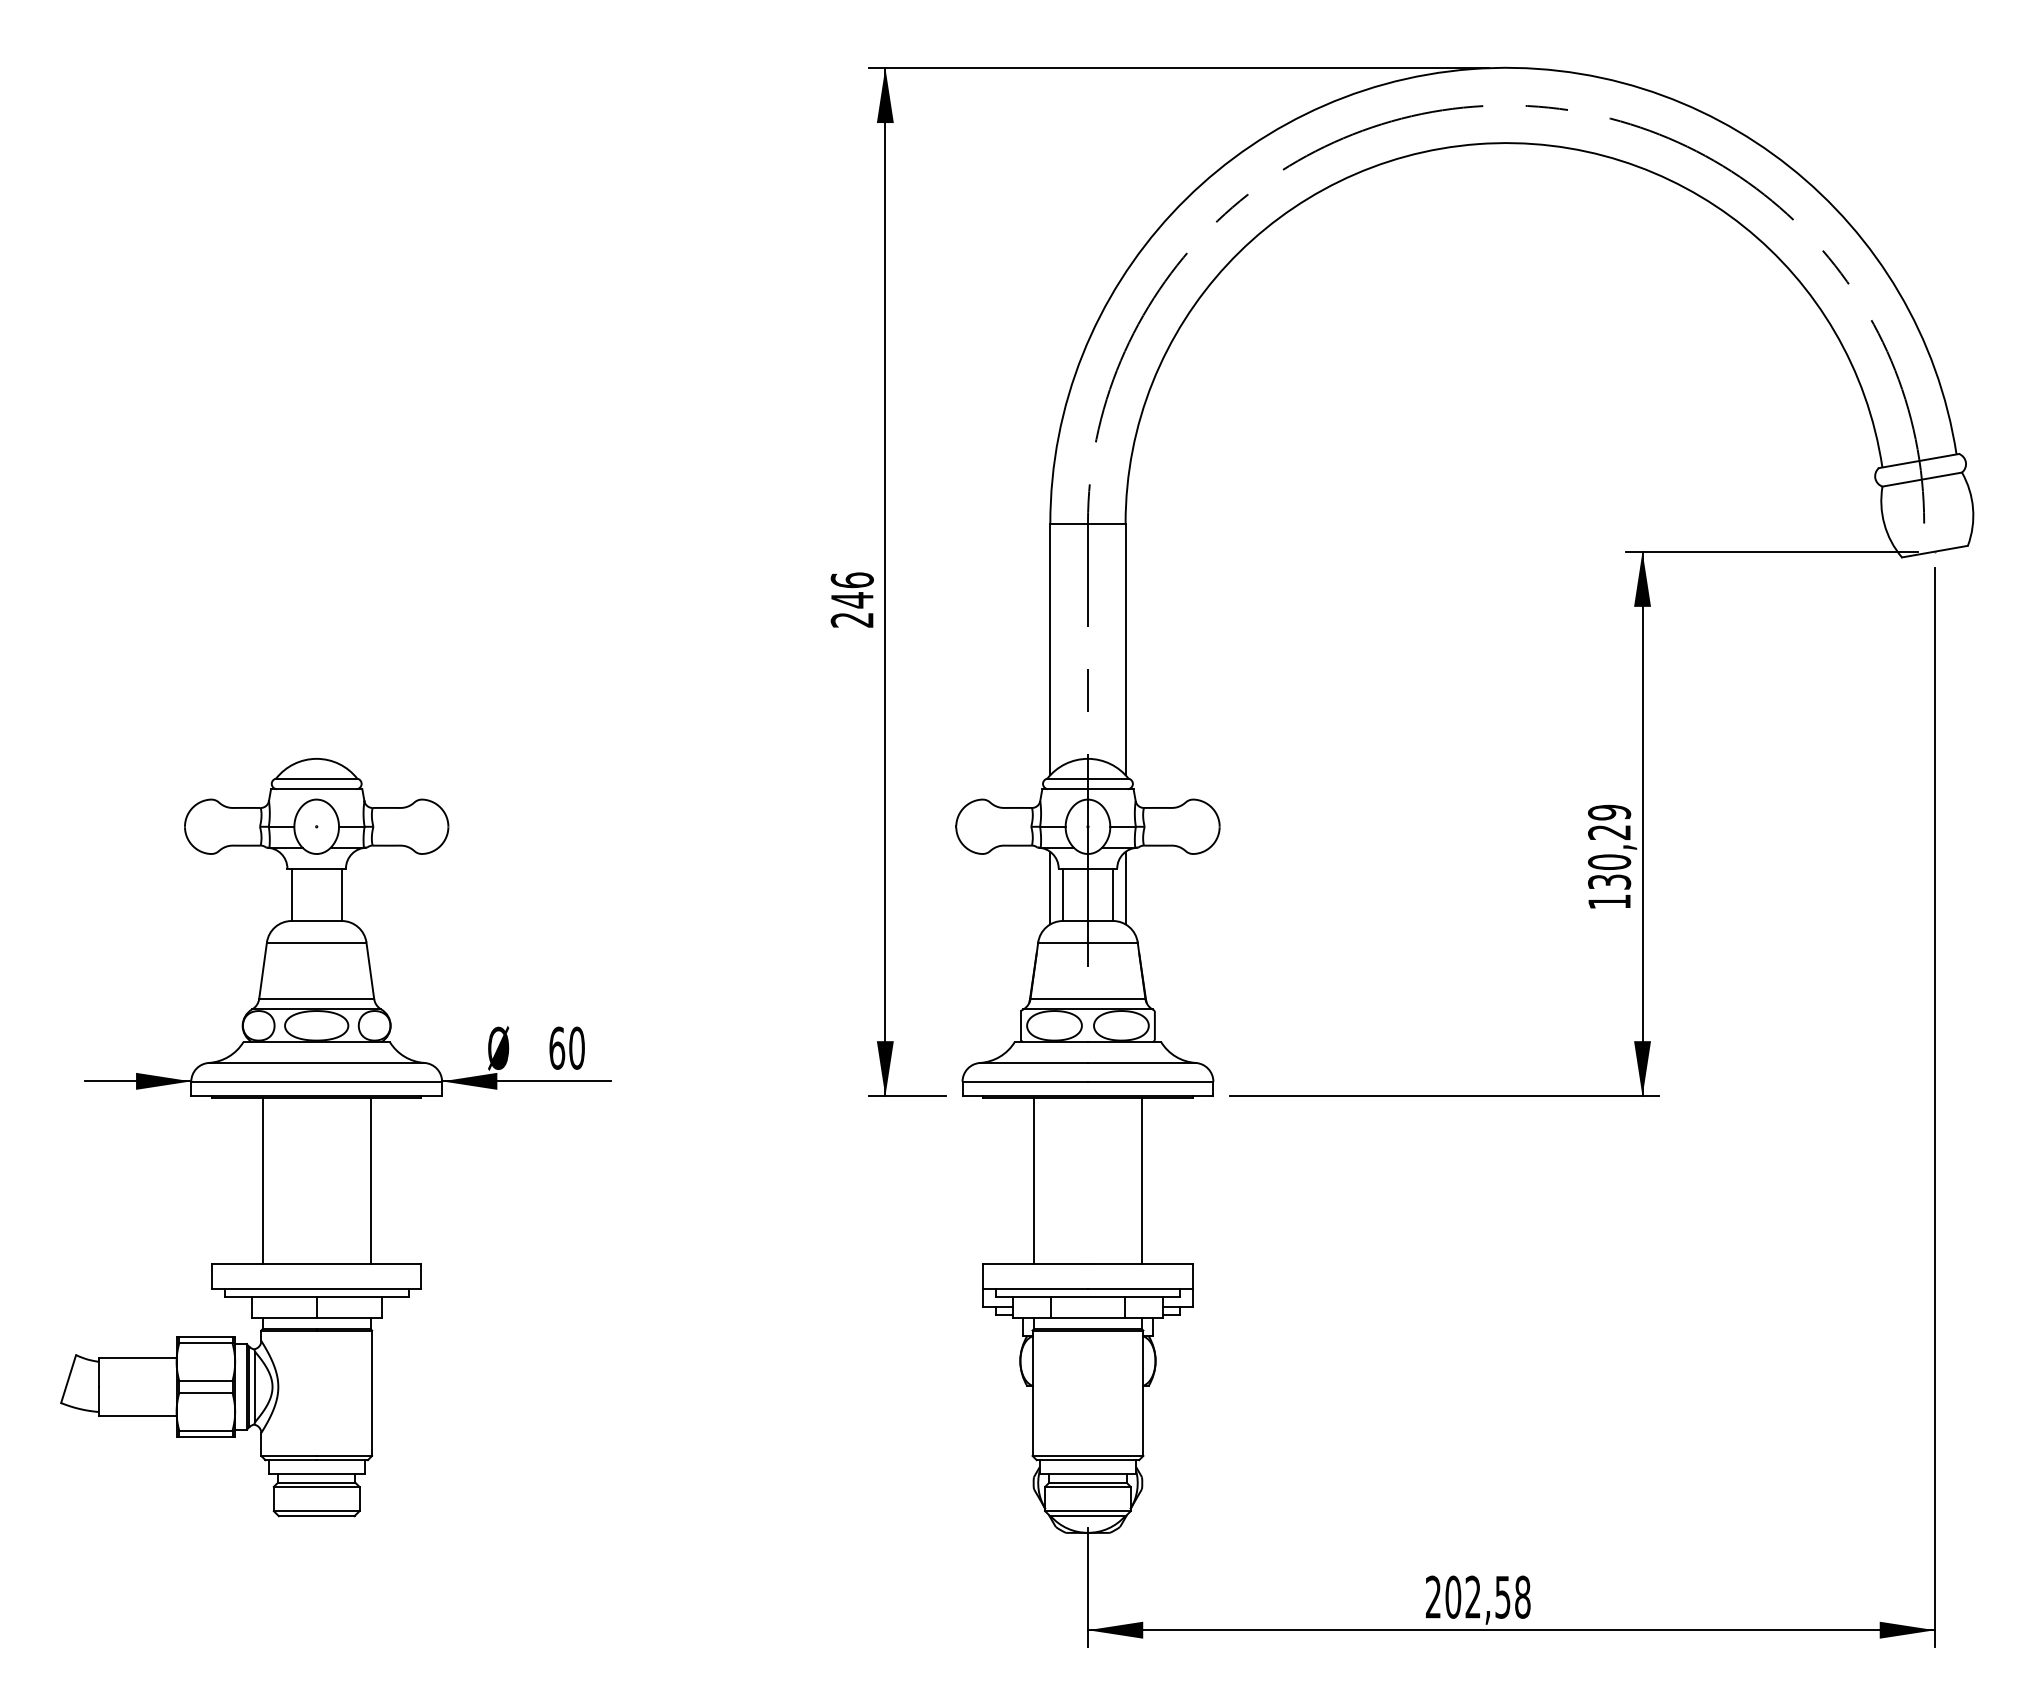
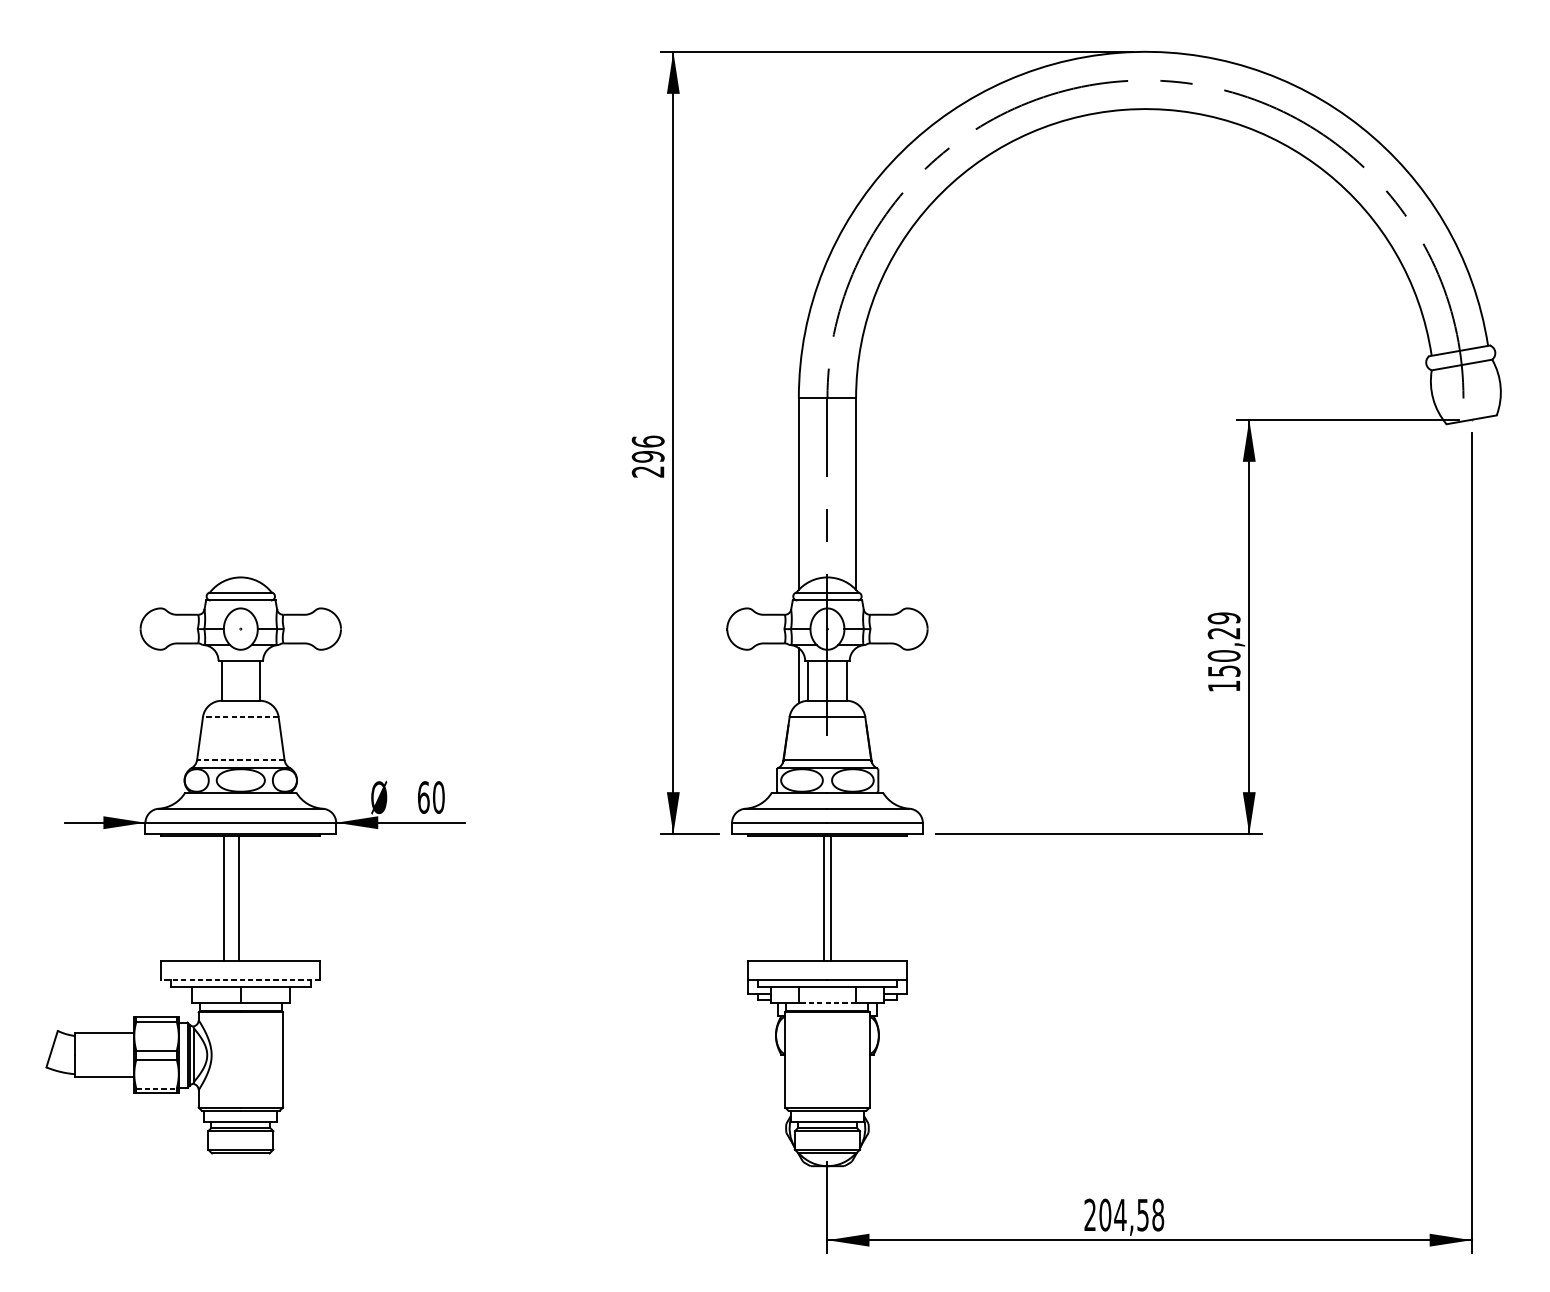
text: (851, 600) -> (647, 456), 246 -> 296
text: (1609, 881) -> (1224, 670), 130,29 -> 150,29
line: (1125, 887) -> (856, 675), removed
line: (316, 942) -> (240, 717), solid -> dashed
line: (316, 998) -> (240, 759), solid -> dashed
line: (262, 1180) -> (239, 898), moved
line: (370, 1180) -> (223, 898), moved
line: (1034, 1180) -> (831, 898), moved
line: (1141, 1180) -> (823, 898), moved
line: (316, 1288) -> (240, 980), solid -> dashed
line: (1087, 1318) -> (827, 1003), solid -> dashed
line: (205, 1430) -> (156, 1088), solid -> dashed
text: (1472, 1596) -> (1119, 1214), 202,58 -> 204,58

